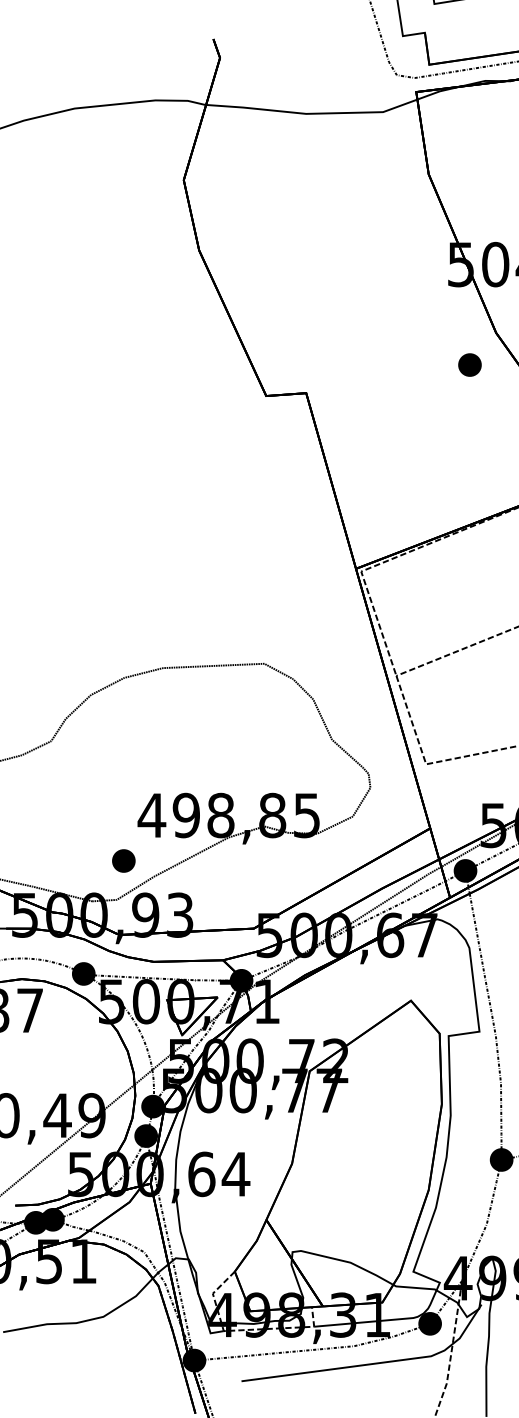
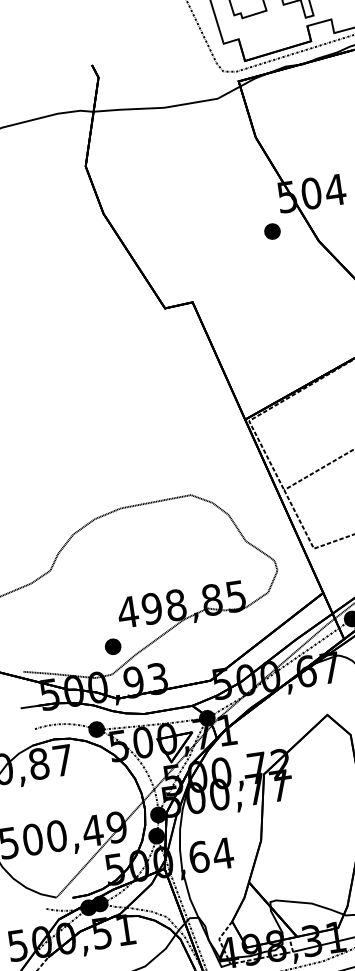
part: (469, 364) -> (272, 231), moved

